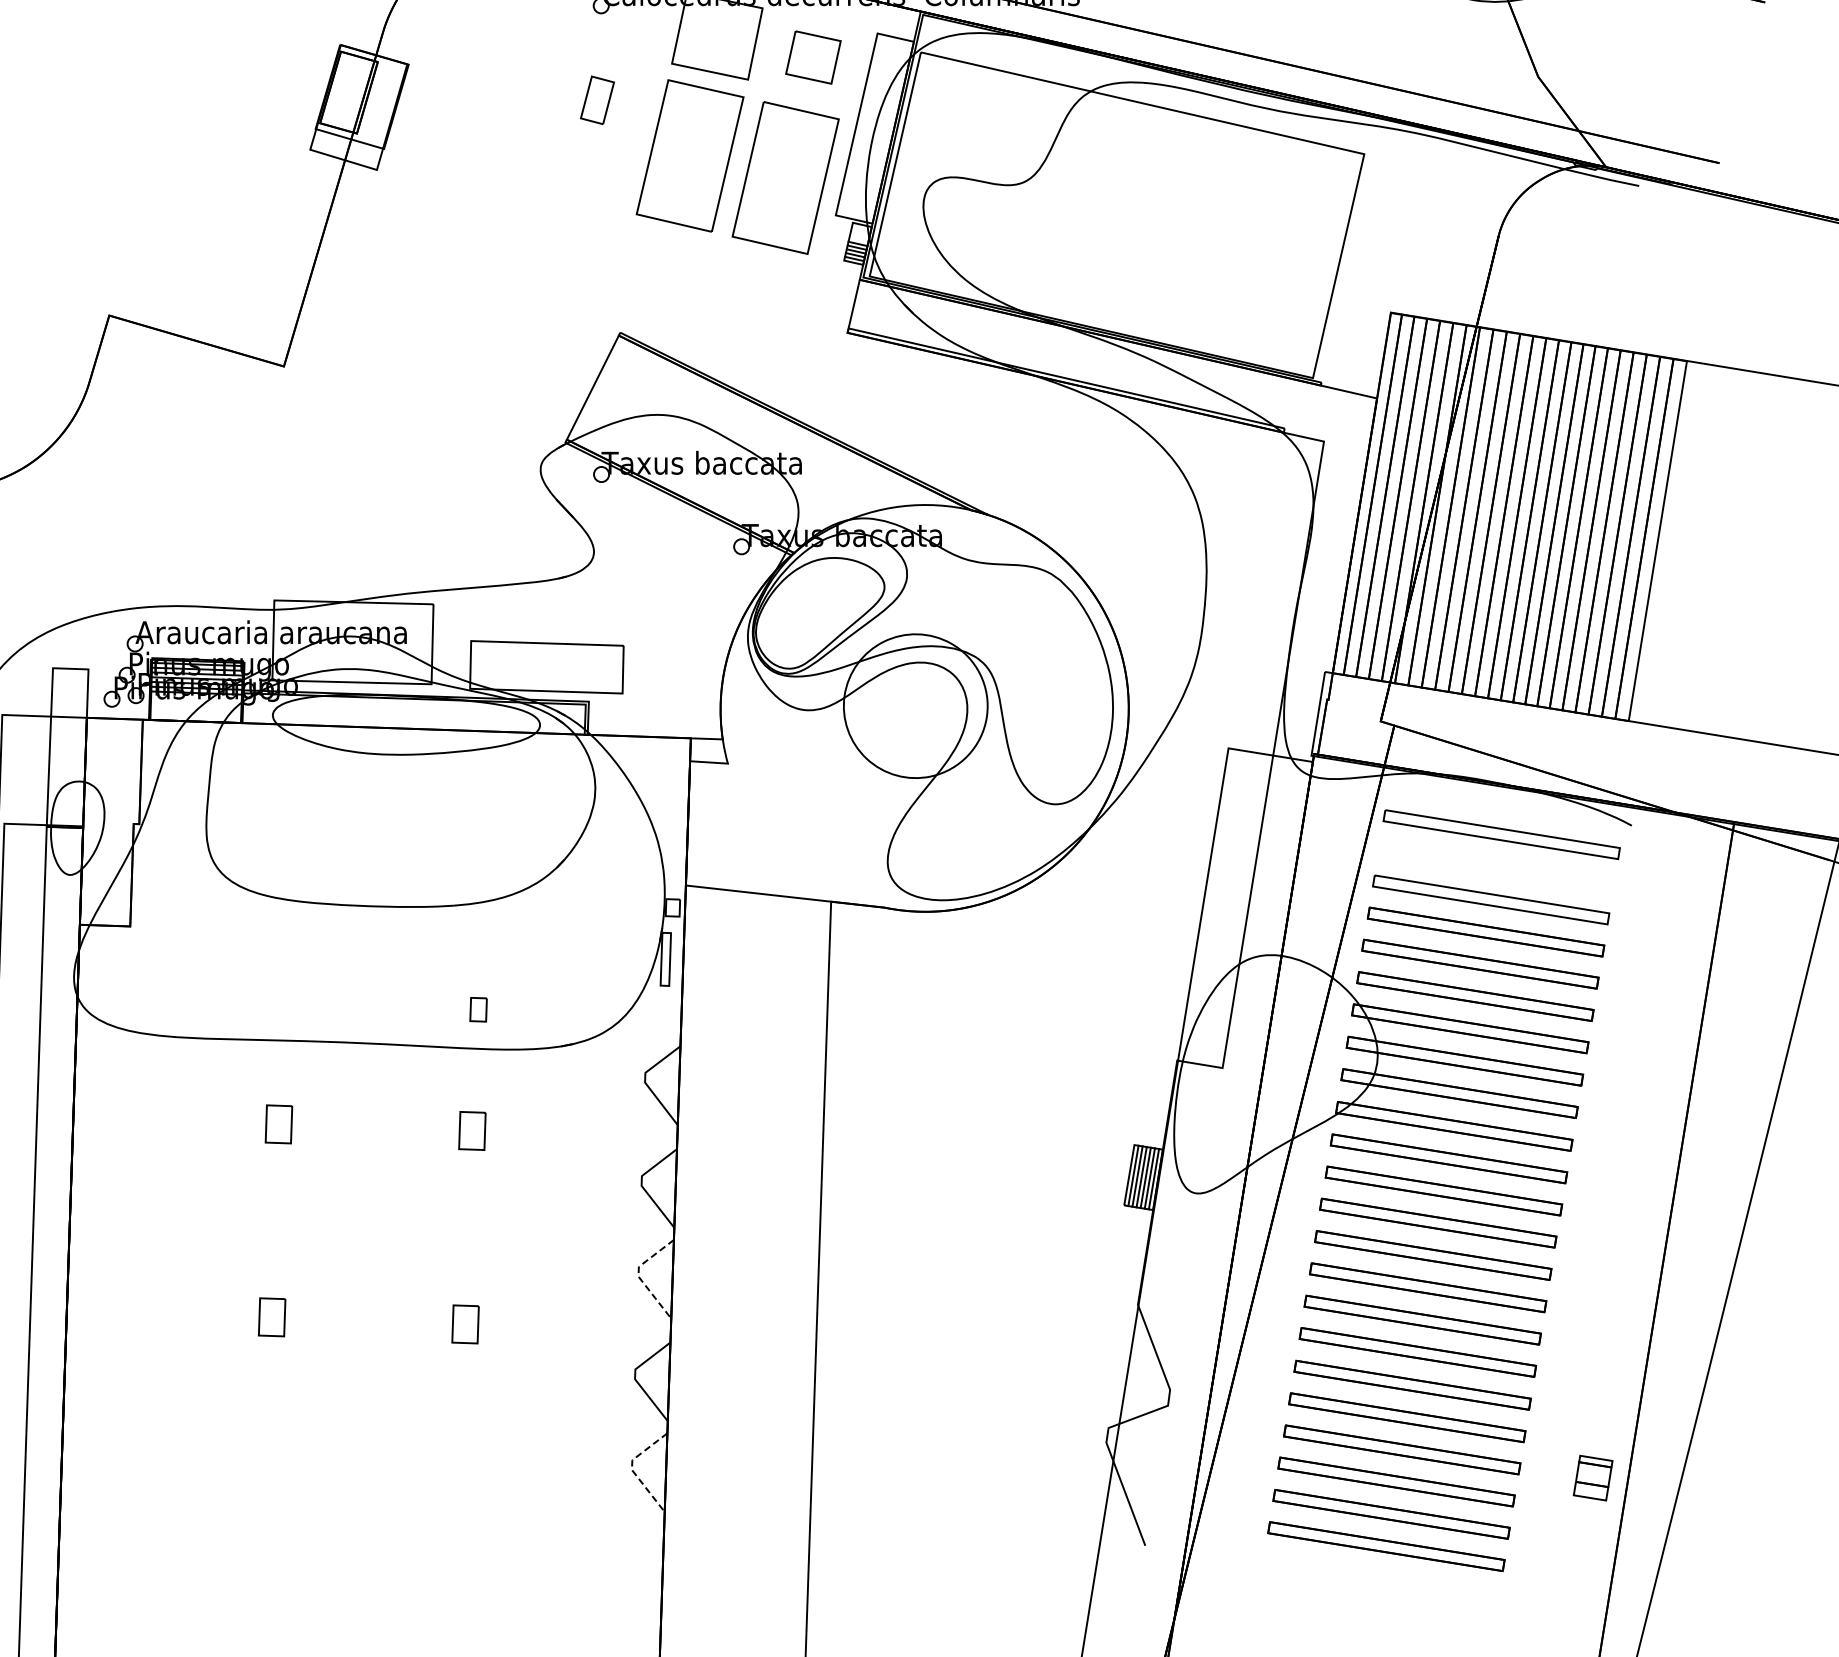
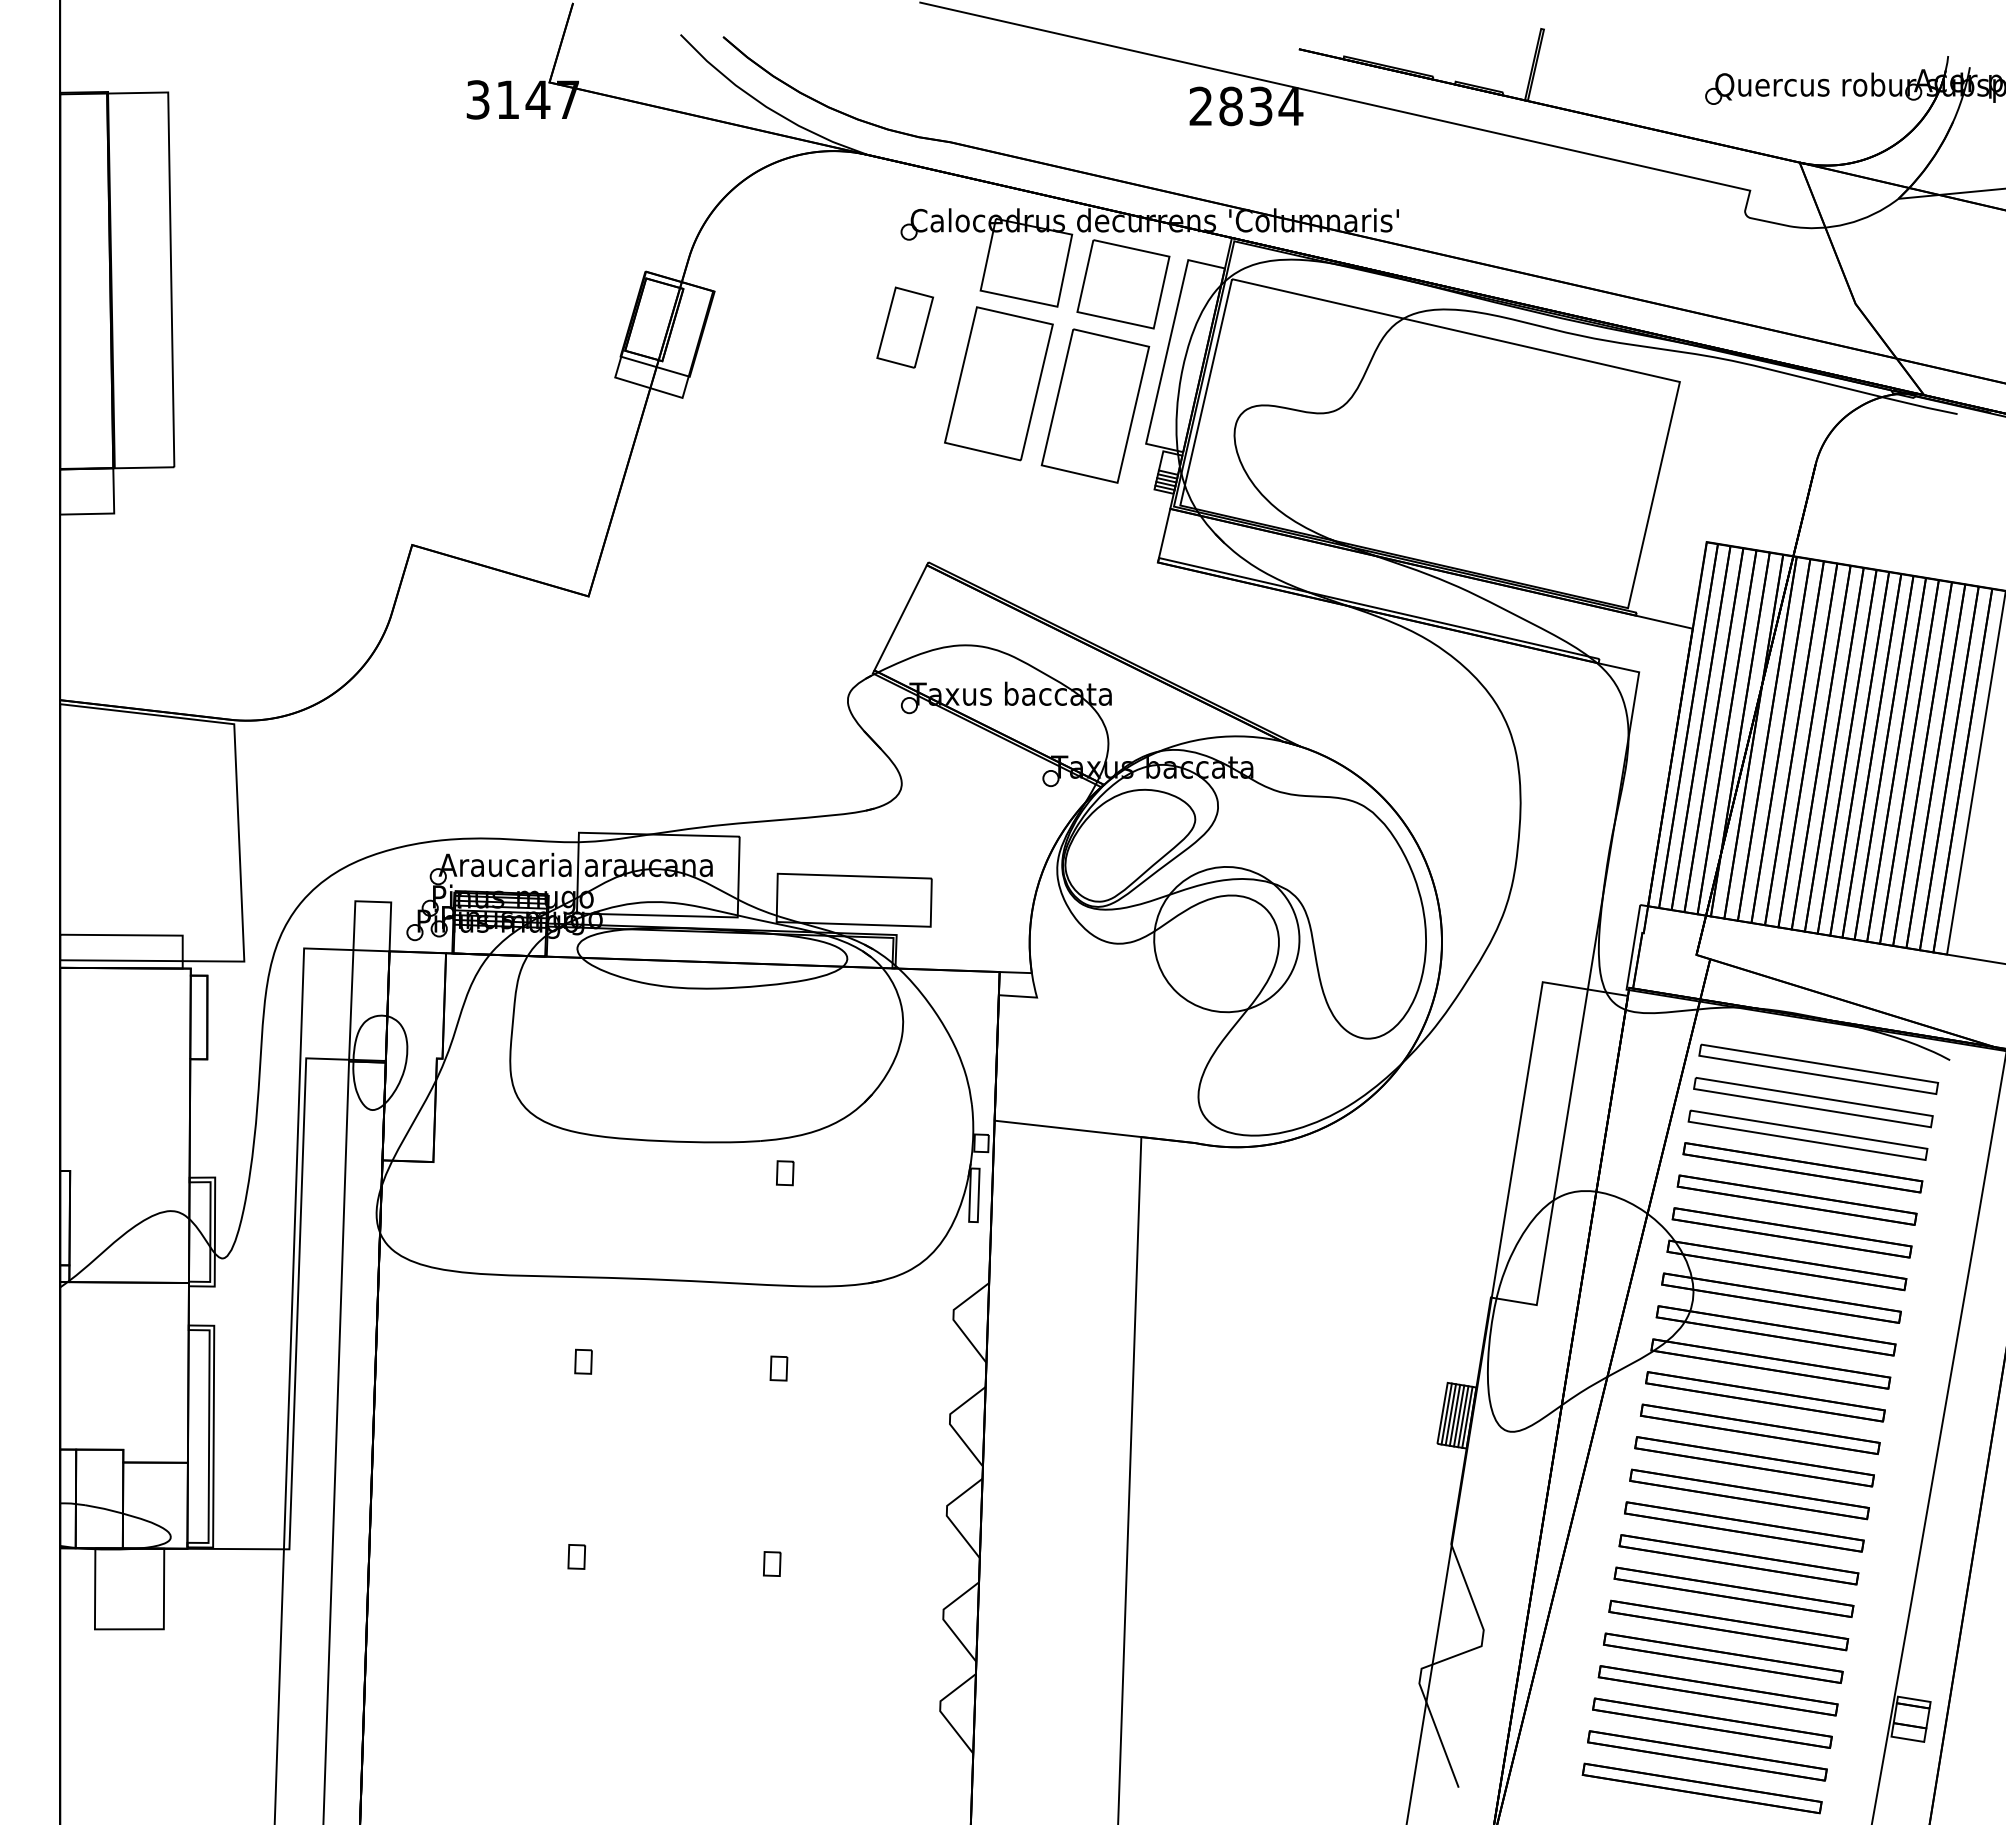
part: (813, 57) -> (1123, 284), size x1.67
part: (597, 100) -> (905, 327), size x1.67
part: (1496, 867) -> (1813, 1102), added
part: (478, 1010) -> (785, 1173), moved
part: (278, 1123) -> (583, 1361), size x0.62
part: (471, 1130) -> (778, 1368), size x0.62
line: (638, 1276) -> (946, 1515), dashed -> solid
part: (271, 1316) -> (576, 1556), size x0.62
part: (465, 1323) -> (772, 1563), size x0.62
line: (632, 1470) -> (940, 1711), dashed -> solid

